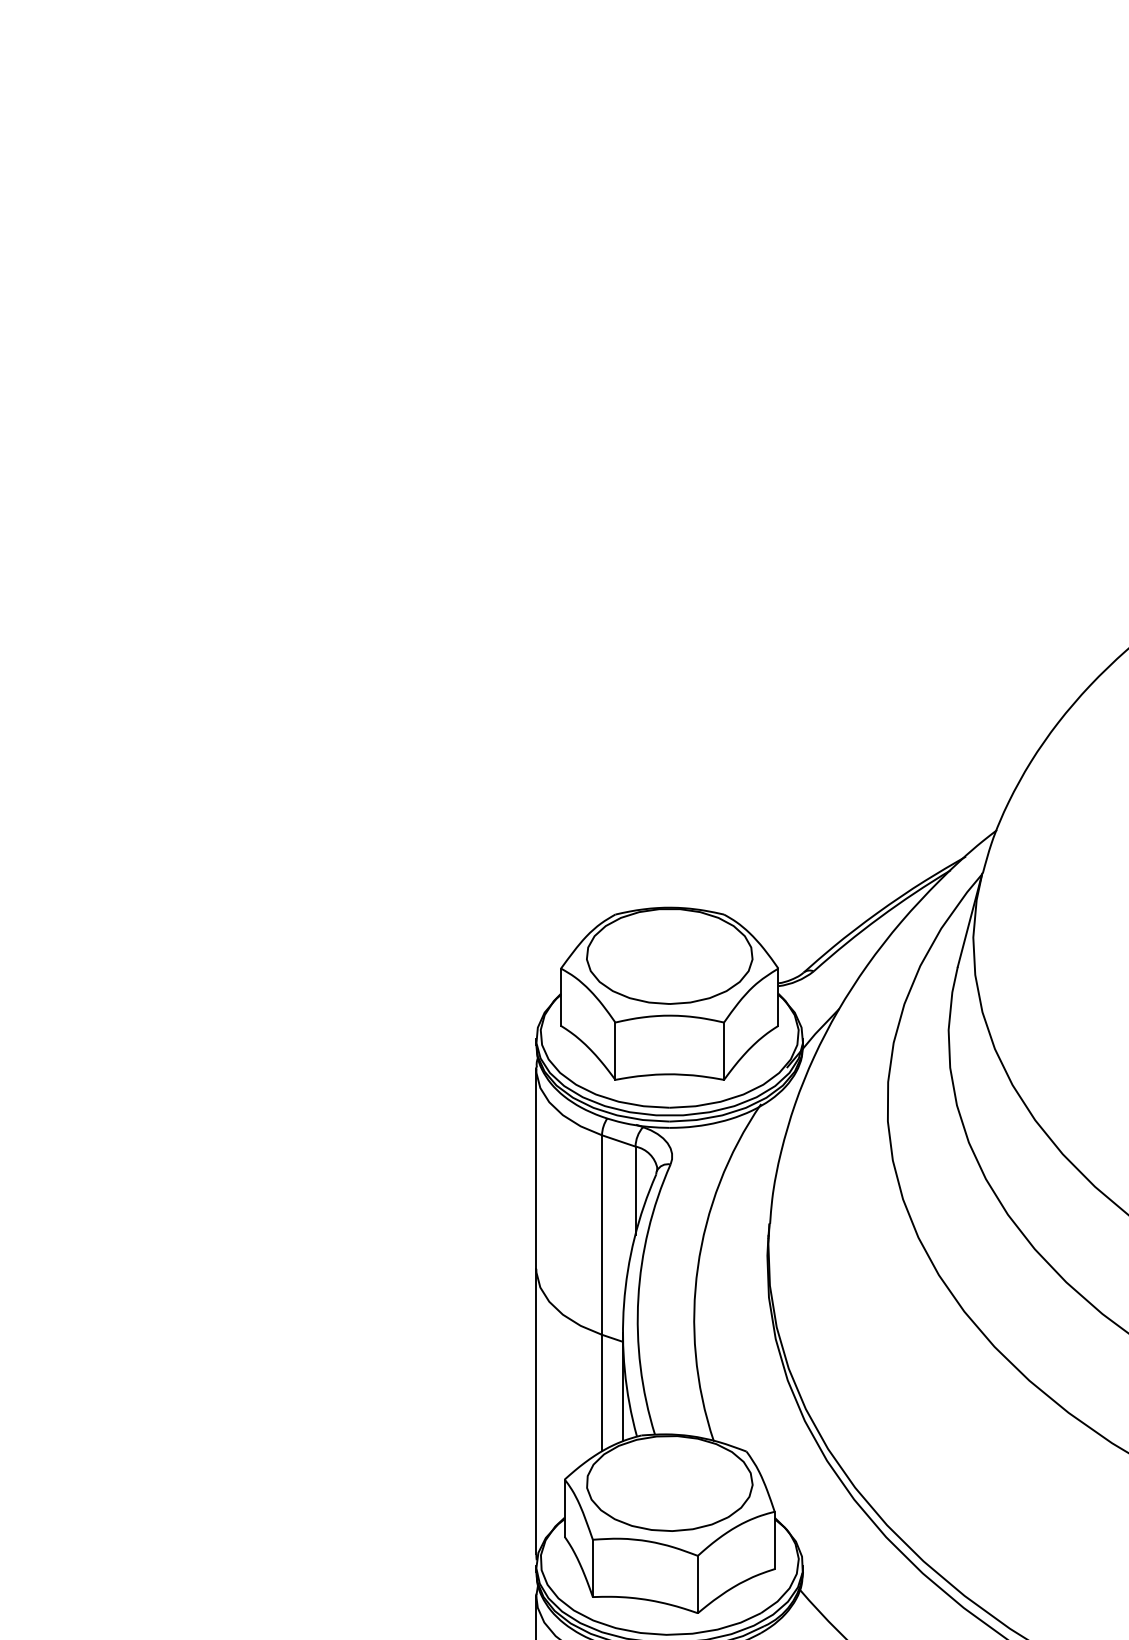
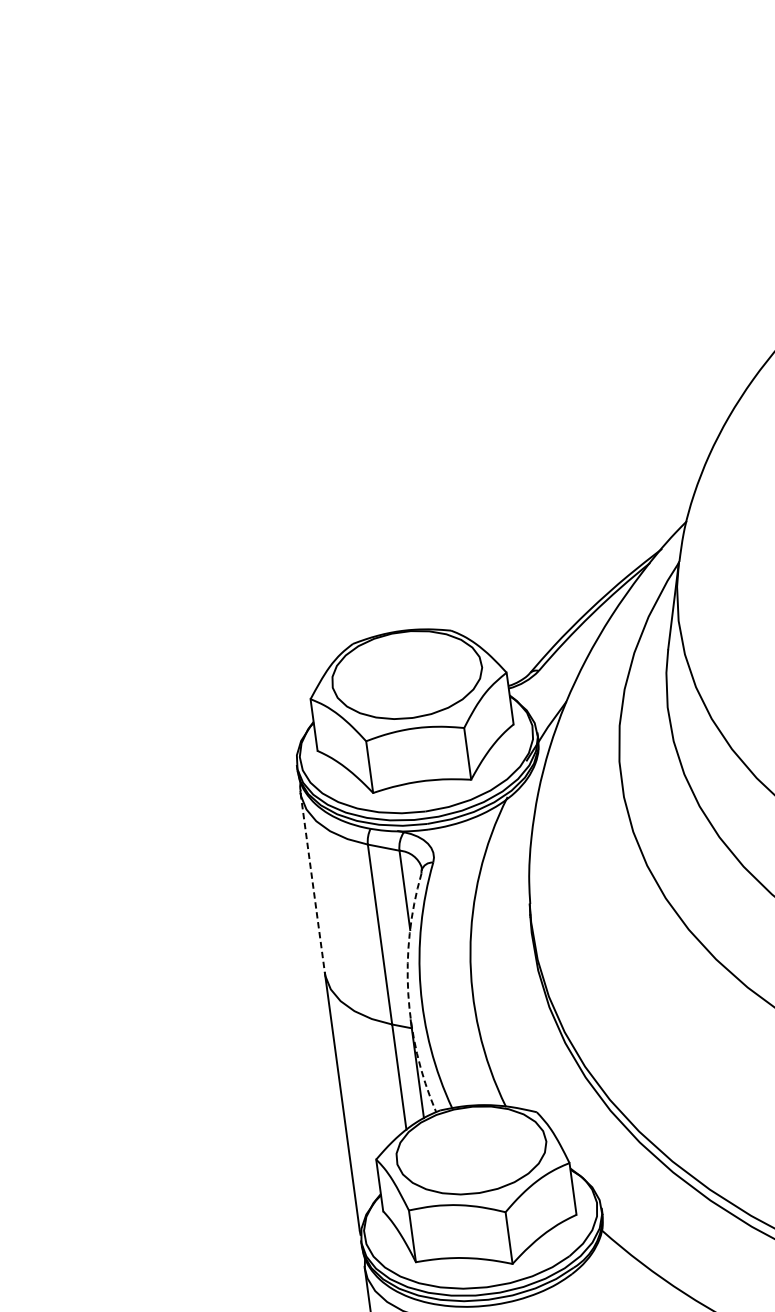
line: (536, 1169) -> (312, 883), solid -> dashed
arc: (624, 1303) -> (408, 993), solid -> dashed

